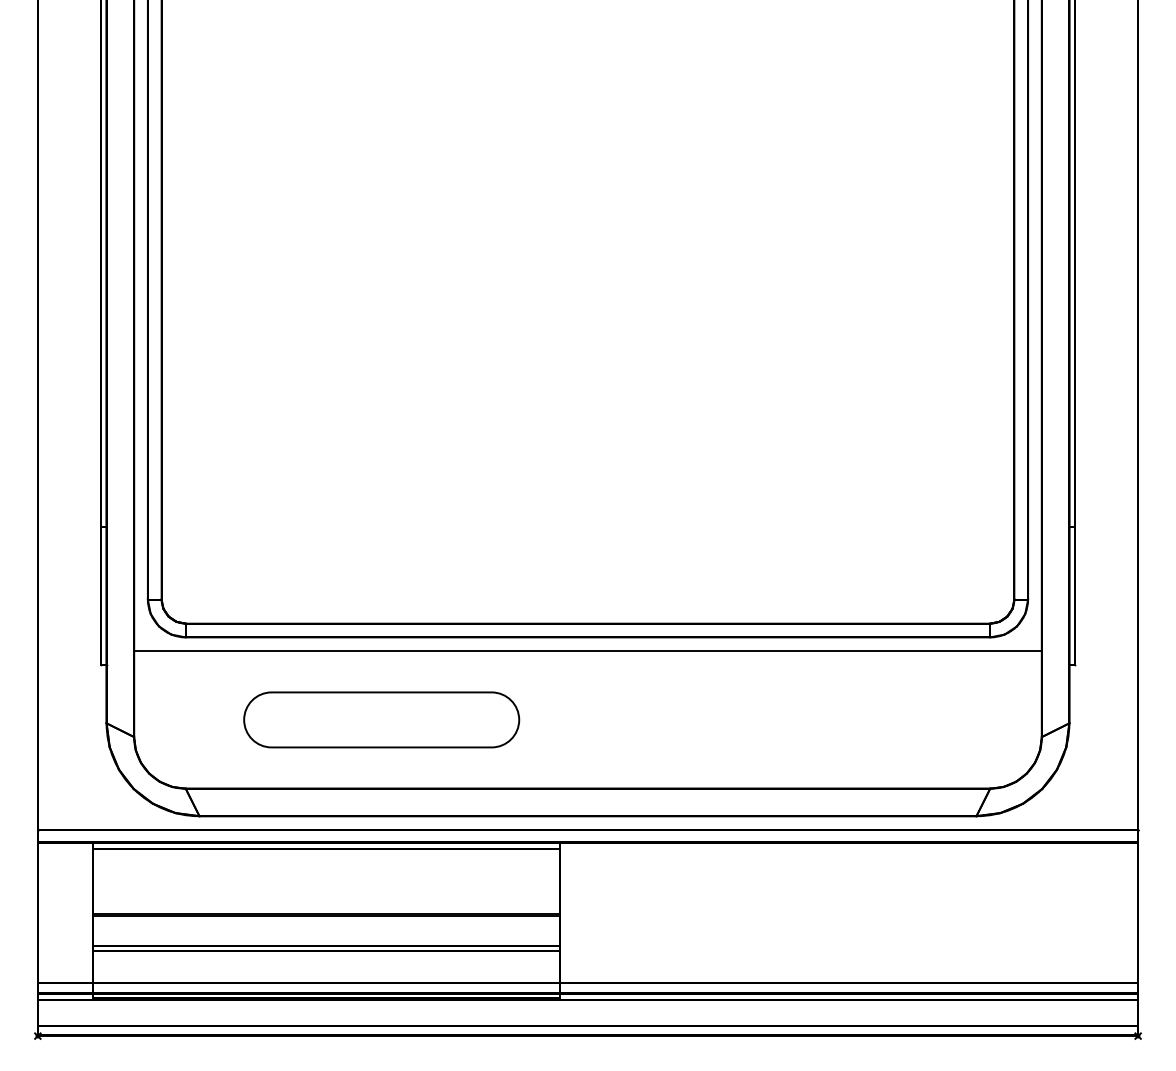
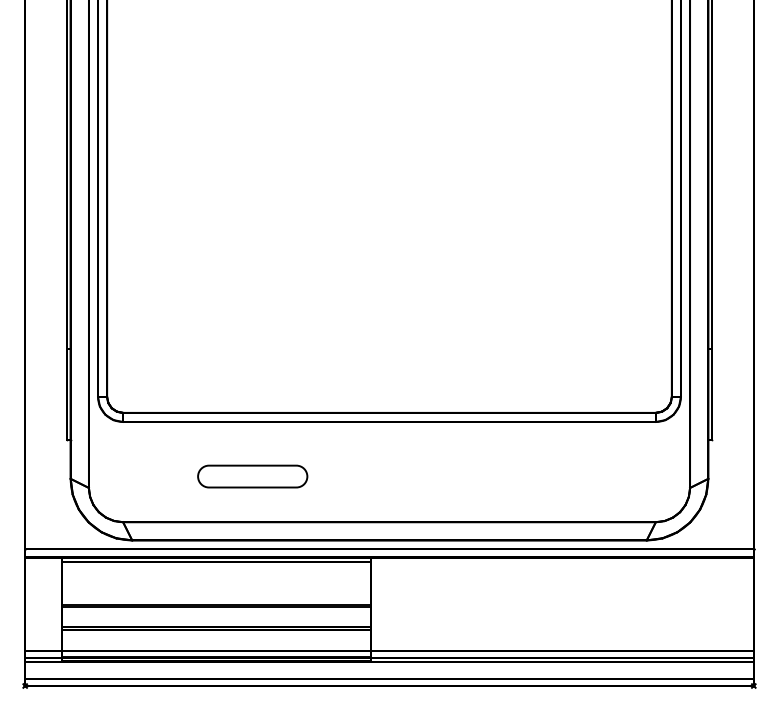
line: (588, 651) -> (389, 431), removed
part: (381, 719) -> (252, 476), size x0.6

